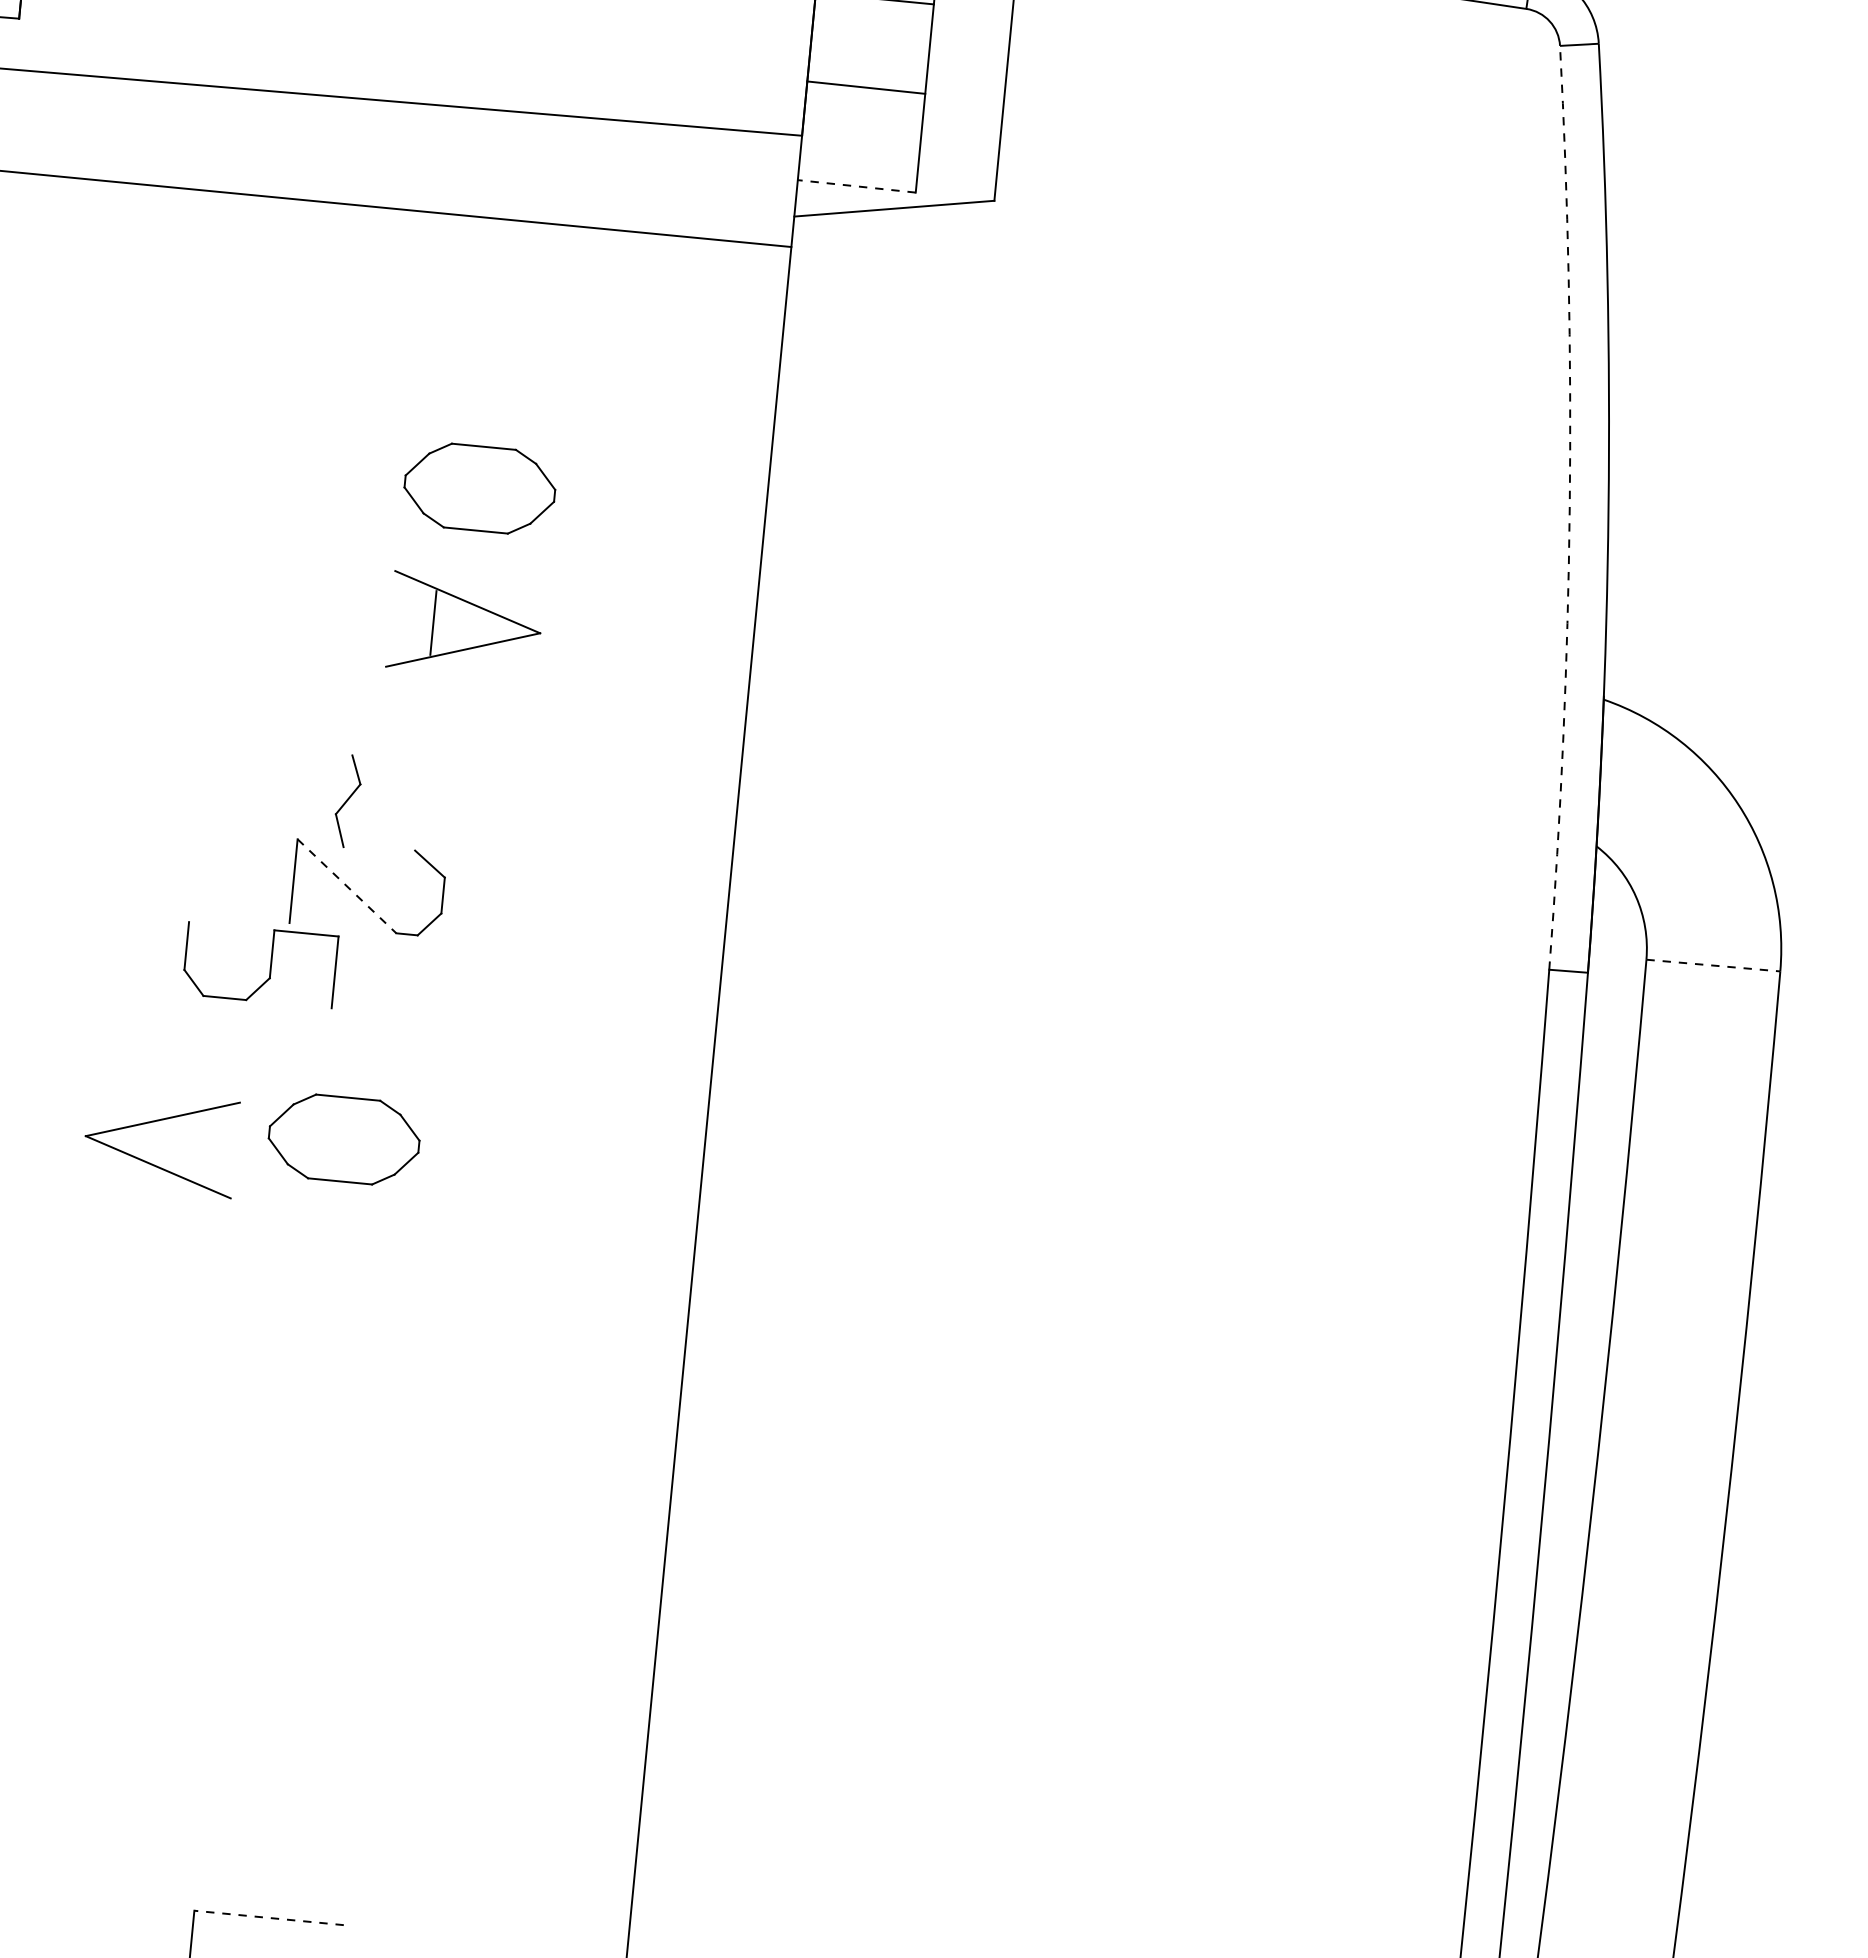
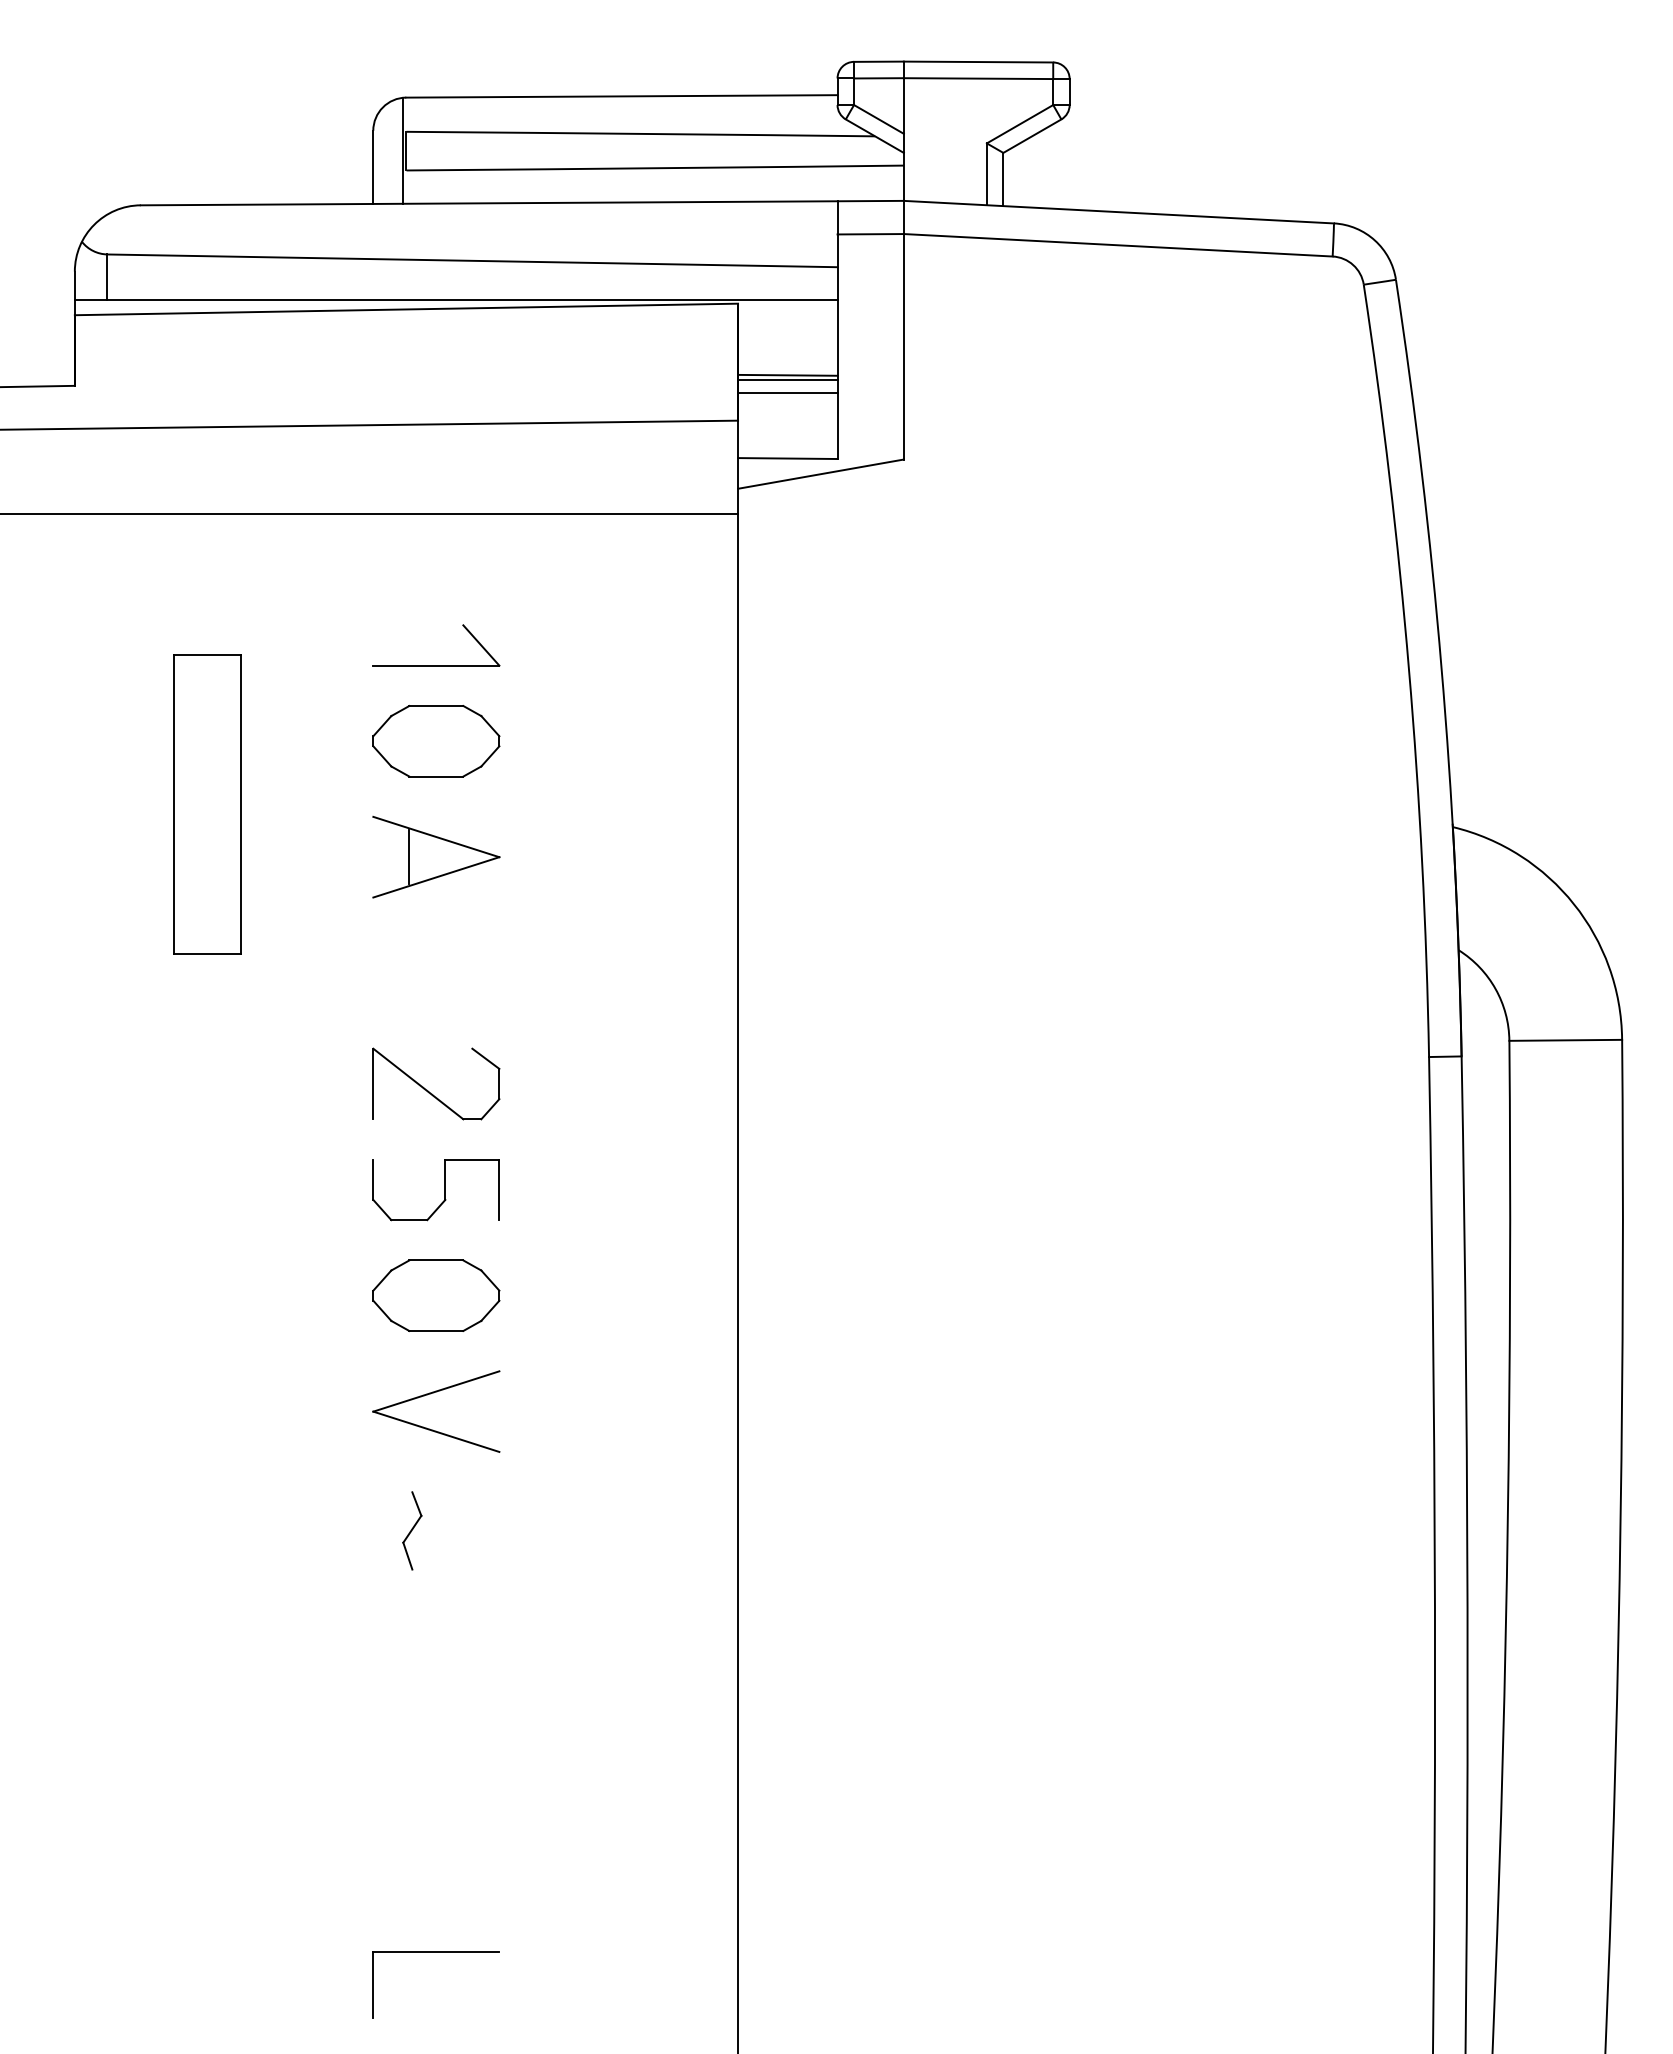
line: (865, 92) -> (787, 379), added
line: (863, 109) -> (787, 393), added
line: (856, 186) -> (787, 458), dashed -> solid
part: (416, 391) -> (436, 665), added
part: (480, 488) -> (436, 741), moved
arc: (1570, 507) -> (1409, 669), dashed -> solid
part: (128, 530) -> (207, 804), added
part: (465, 626) -> (436, 857), moved
part: (348, 800) -> (412, 1530), moved
line: (347, 886) -> (418, 1084), dashed -> solid
line: (1714, 965) -> (1566, 1040), dashed -> solid
part: (269, 966) -> (444, 1190), moved
part: (155, 1122) -> (430, 1394), moved
line: (269, 1917) -> (436, 1951), dashed -> solid

